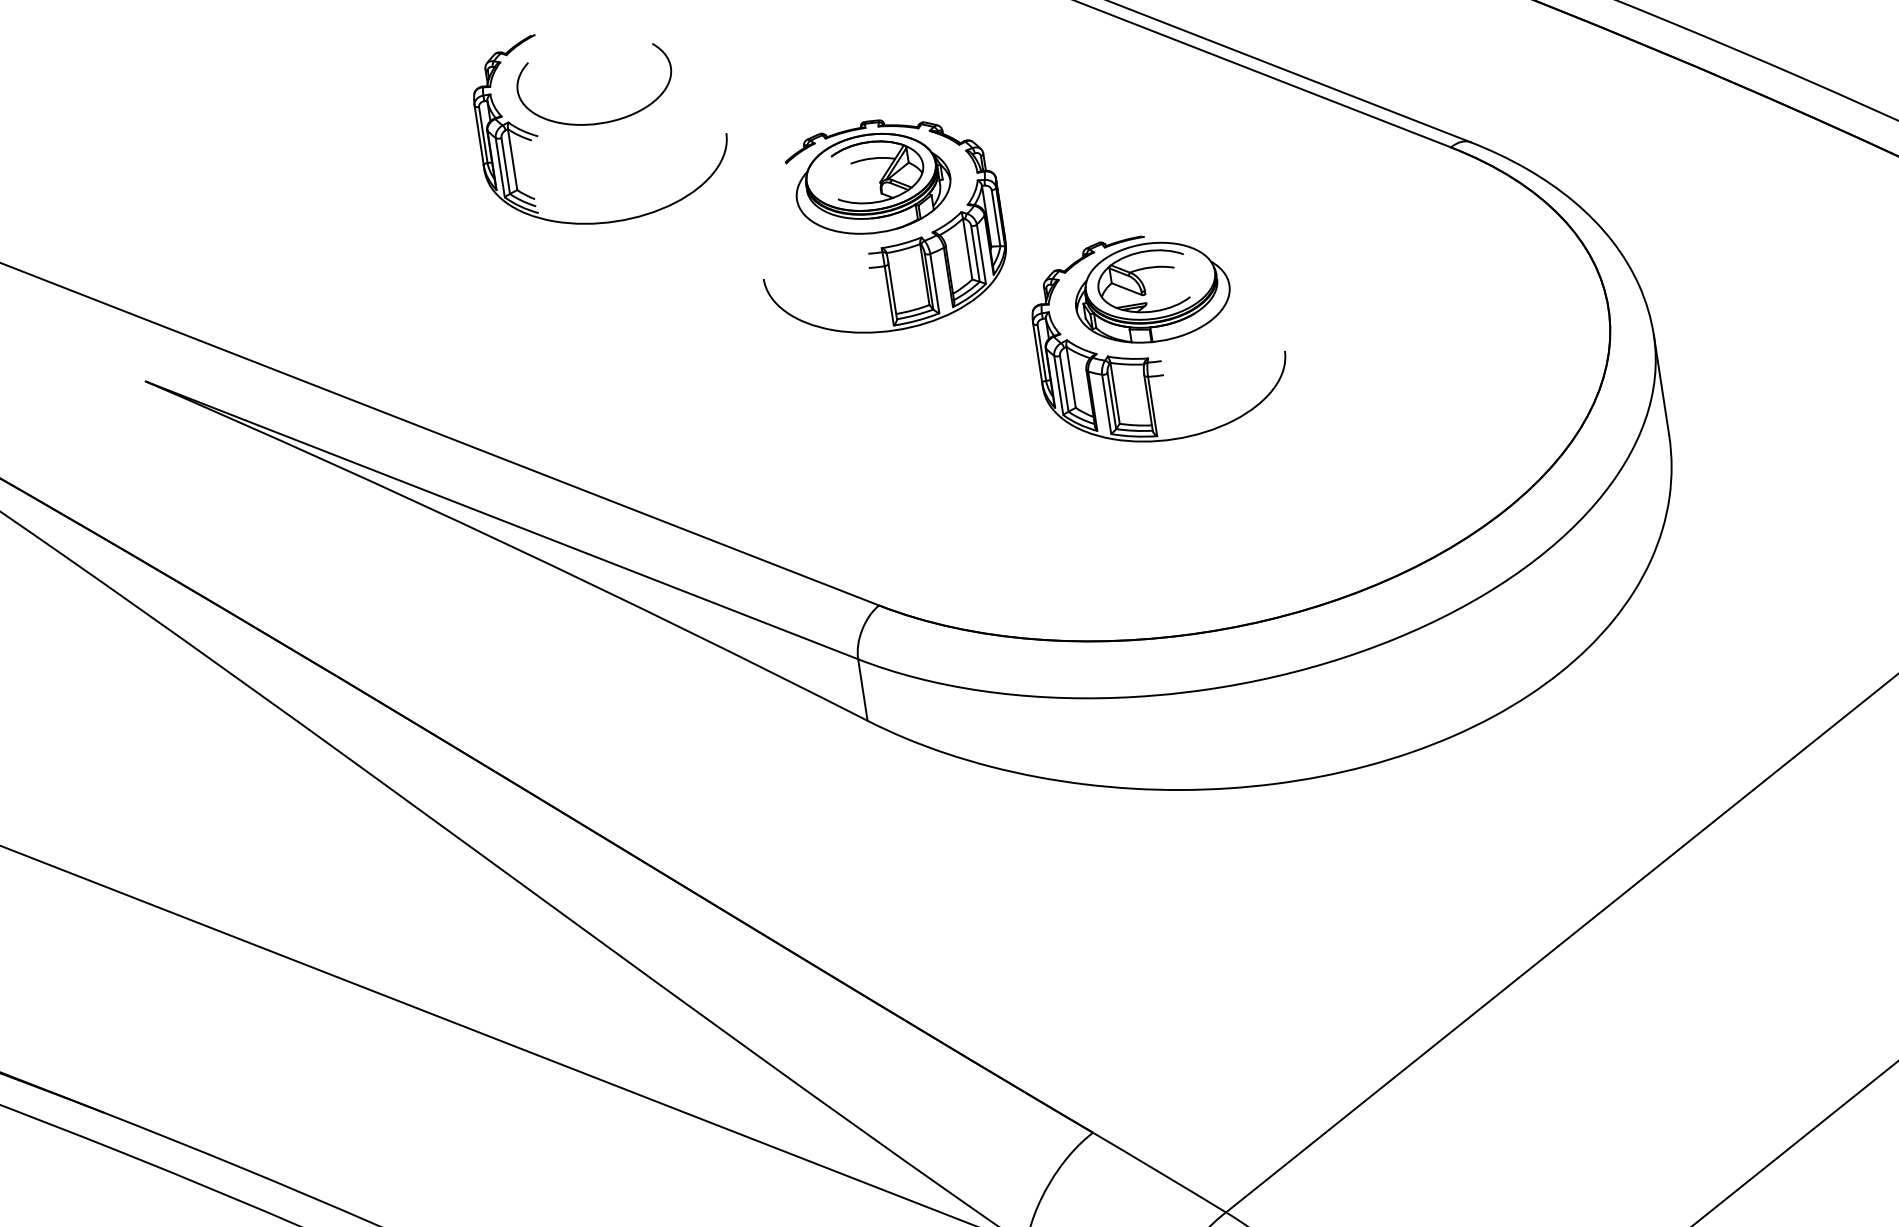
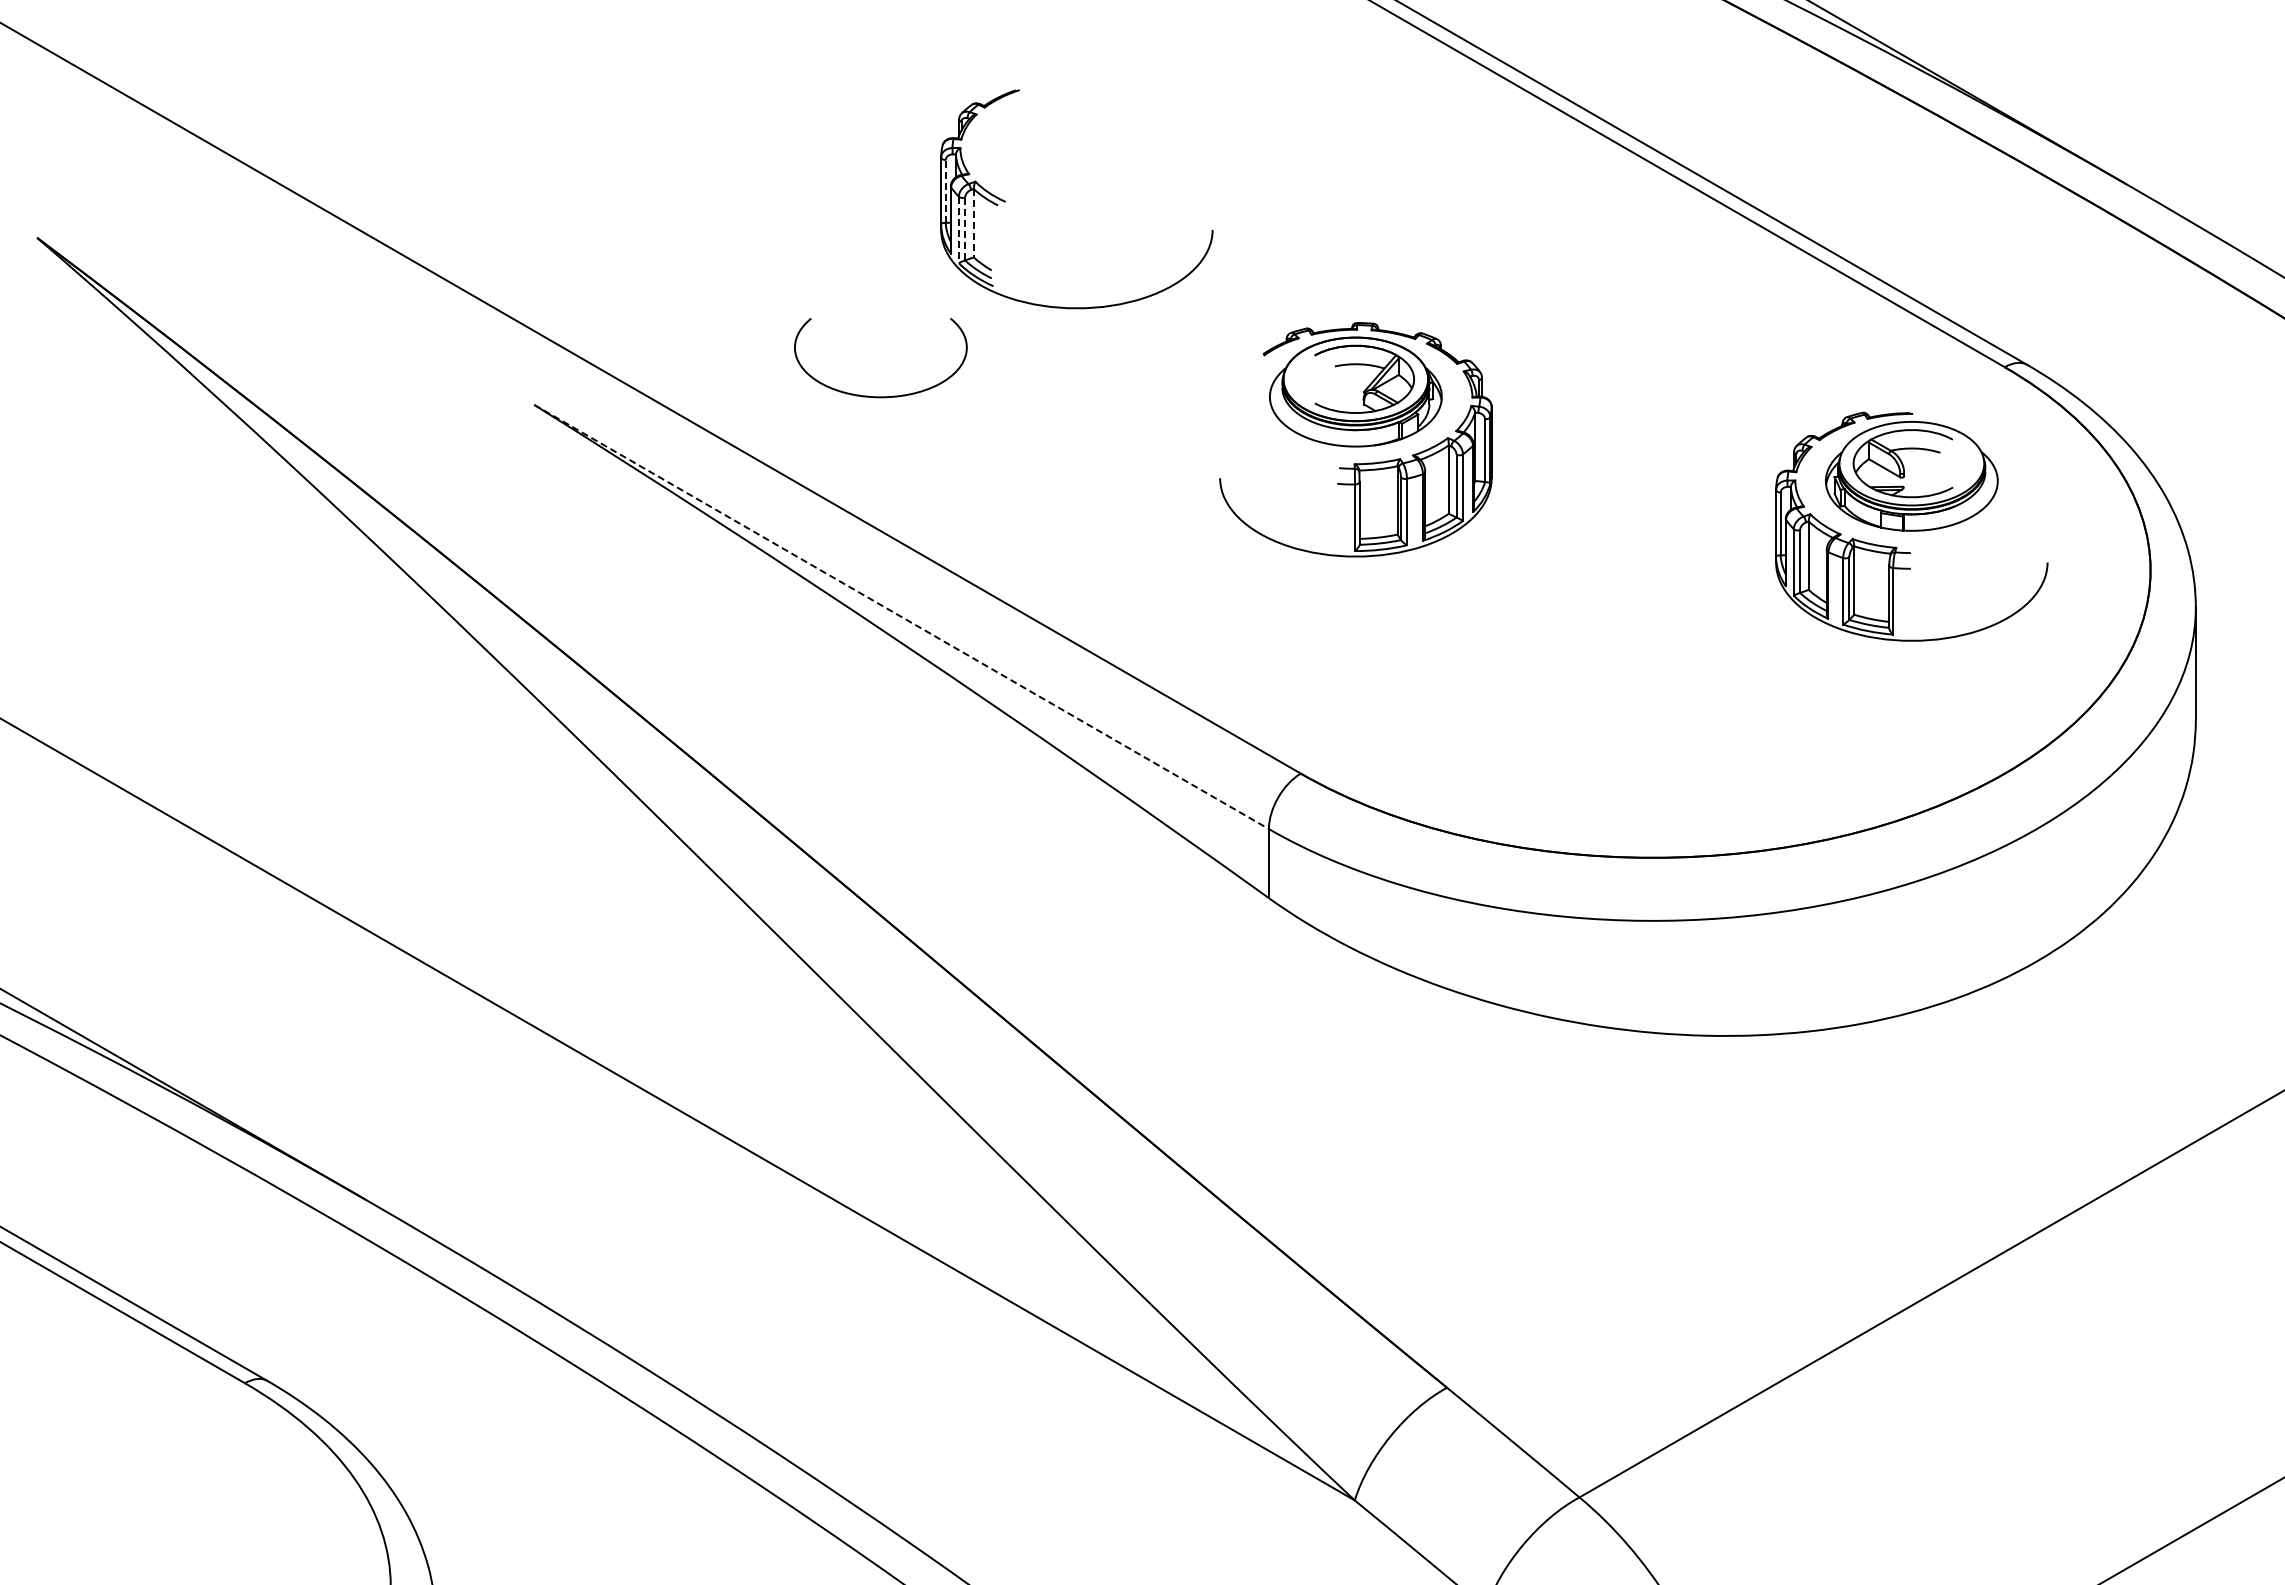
curve: (600, 122) -> (880, 396), moved
line: (482, 134) -> (945, 190), solid -> dashed
line: (512, 159) -> (973, 223), solid -> dashed
line: (505, 165) -> (965, 228), solid -> dashed
line: (499, 168) -> (958, 230), solid -> dashed
part: (879, 226) -> (1355, 439), moved
part: (1158, 337) -> (1911, 526), moved
line: (502, 520) -> (902, 617), solid -> dashed

